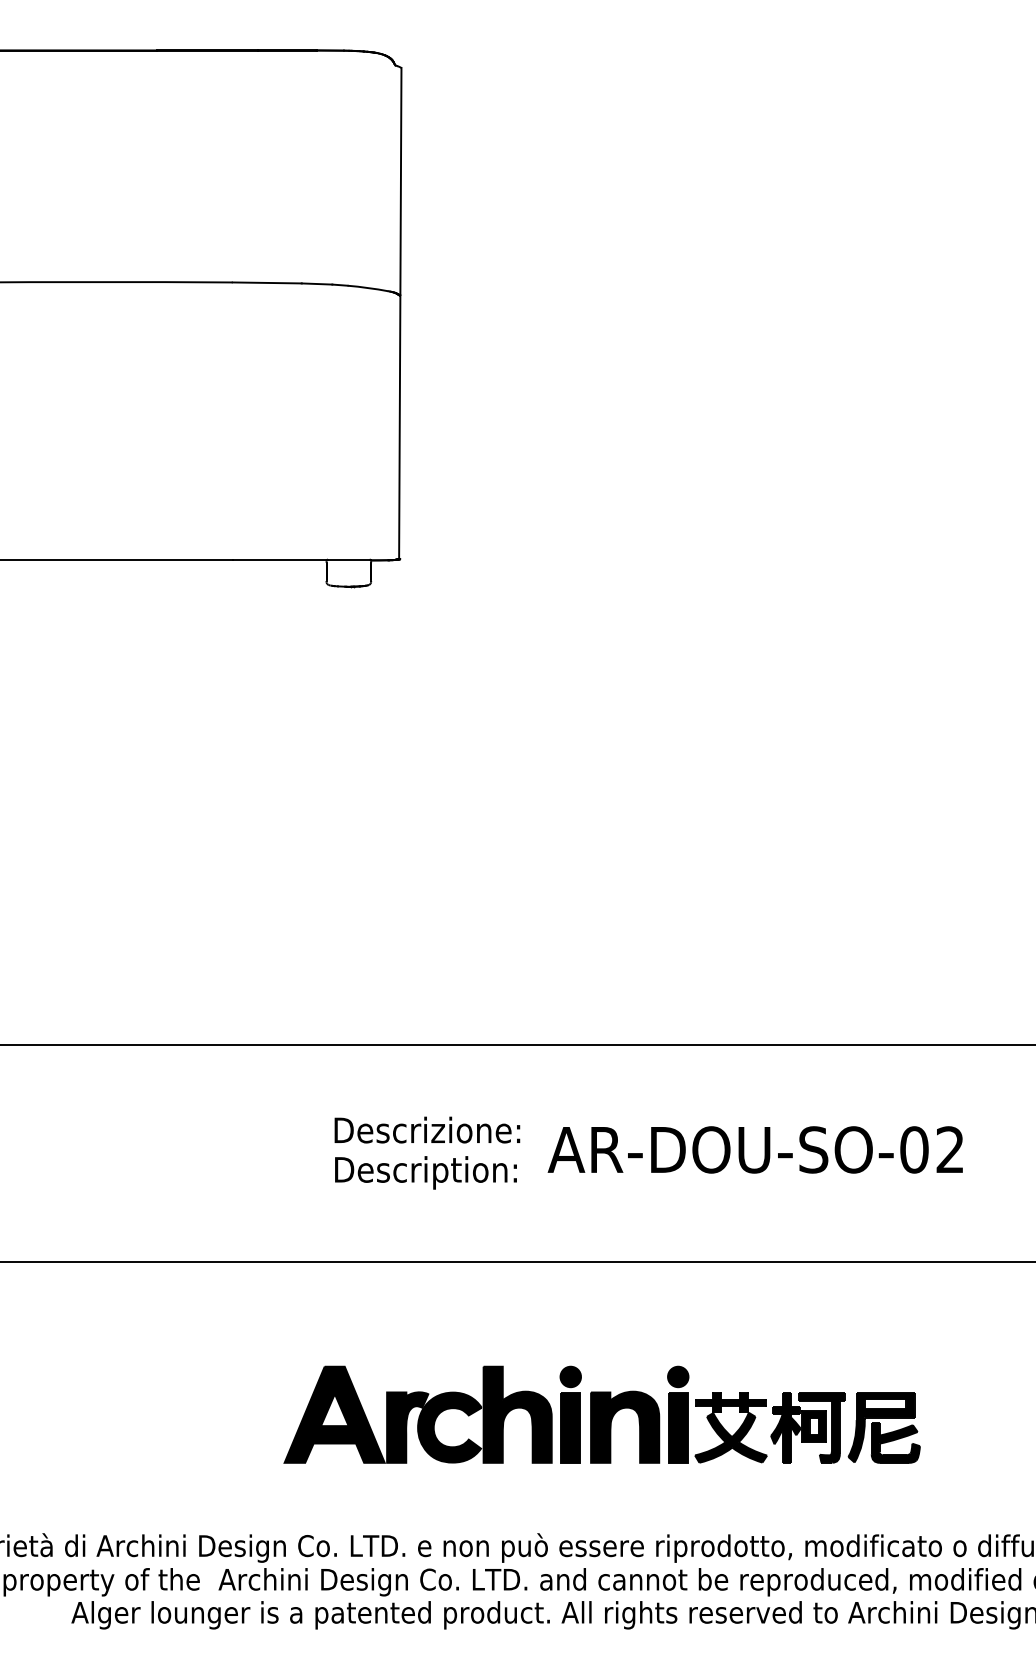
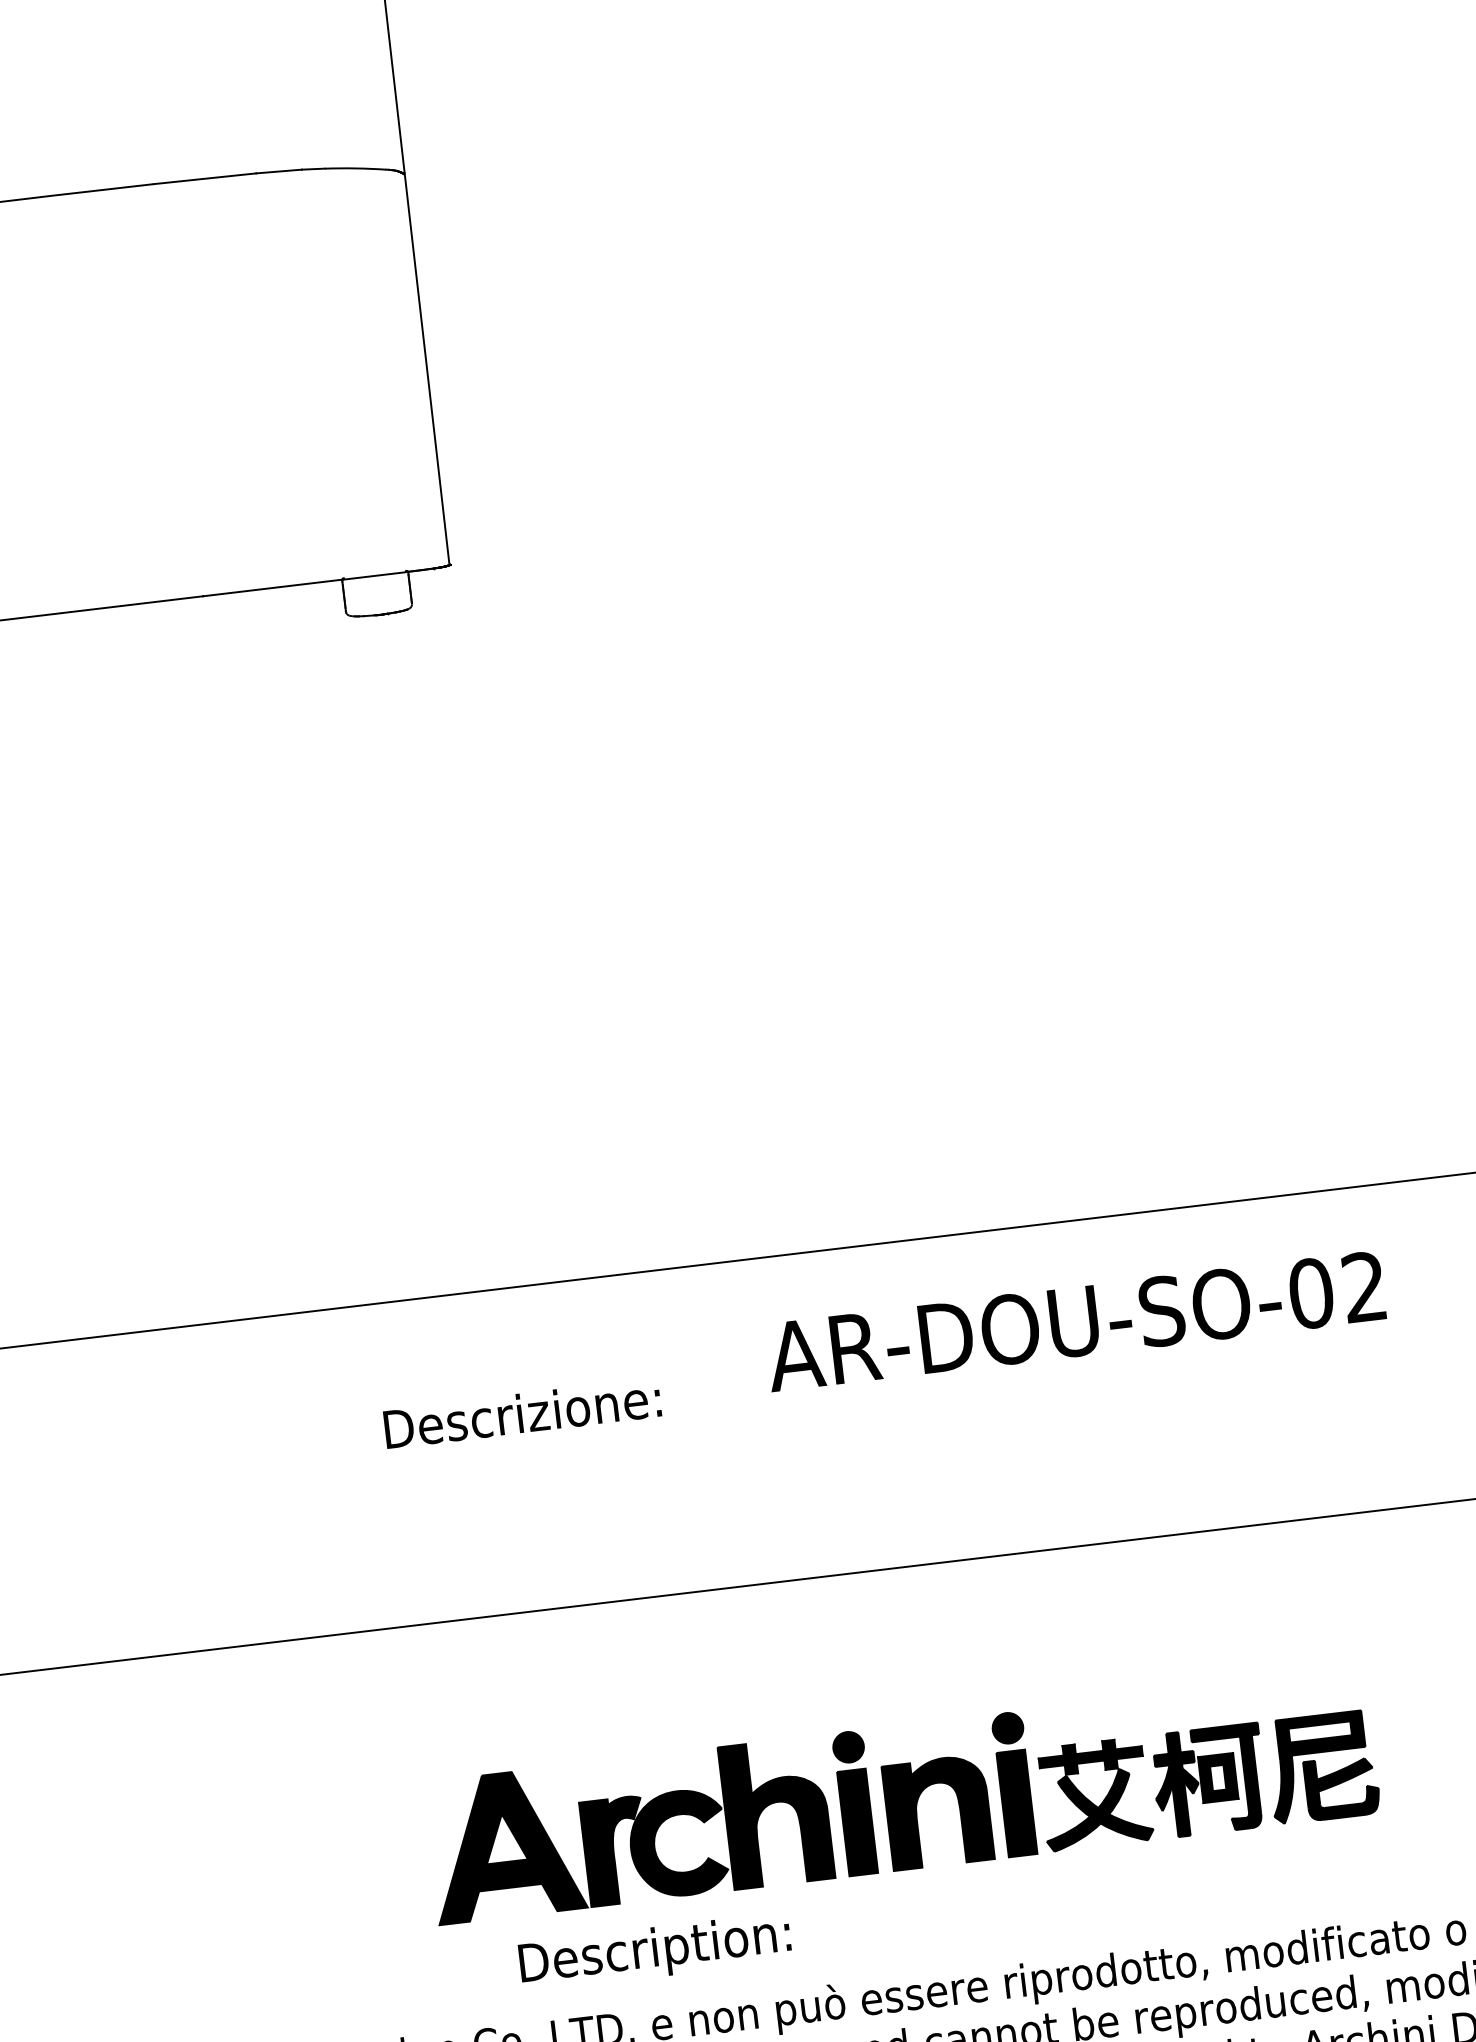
text: (427, 1129) -> (522, 1412), moved
text: (754, 1149) -> (1074, 1321), moved
text: (425, 1172) -> (654, 1951), moved

